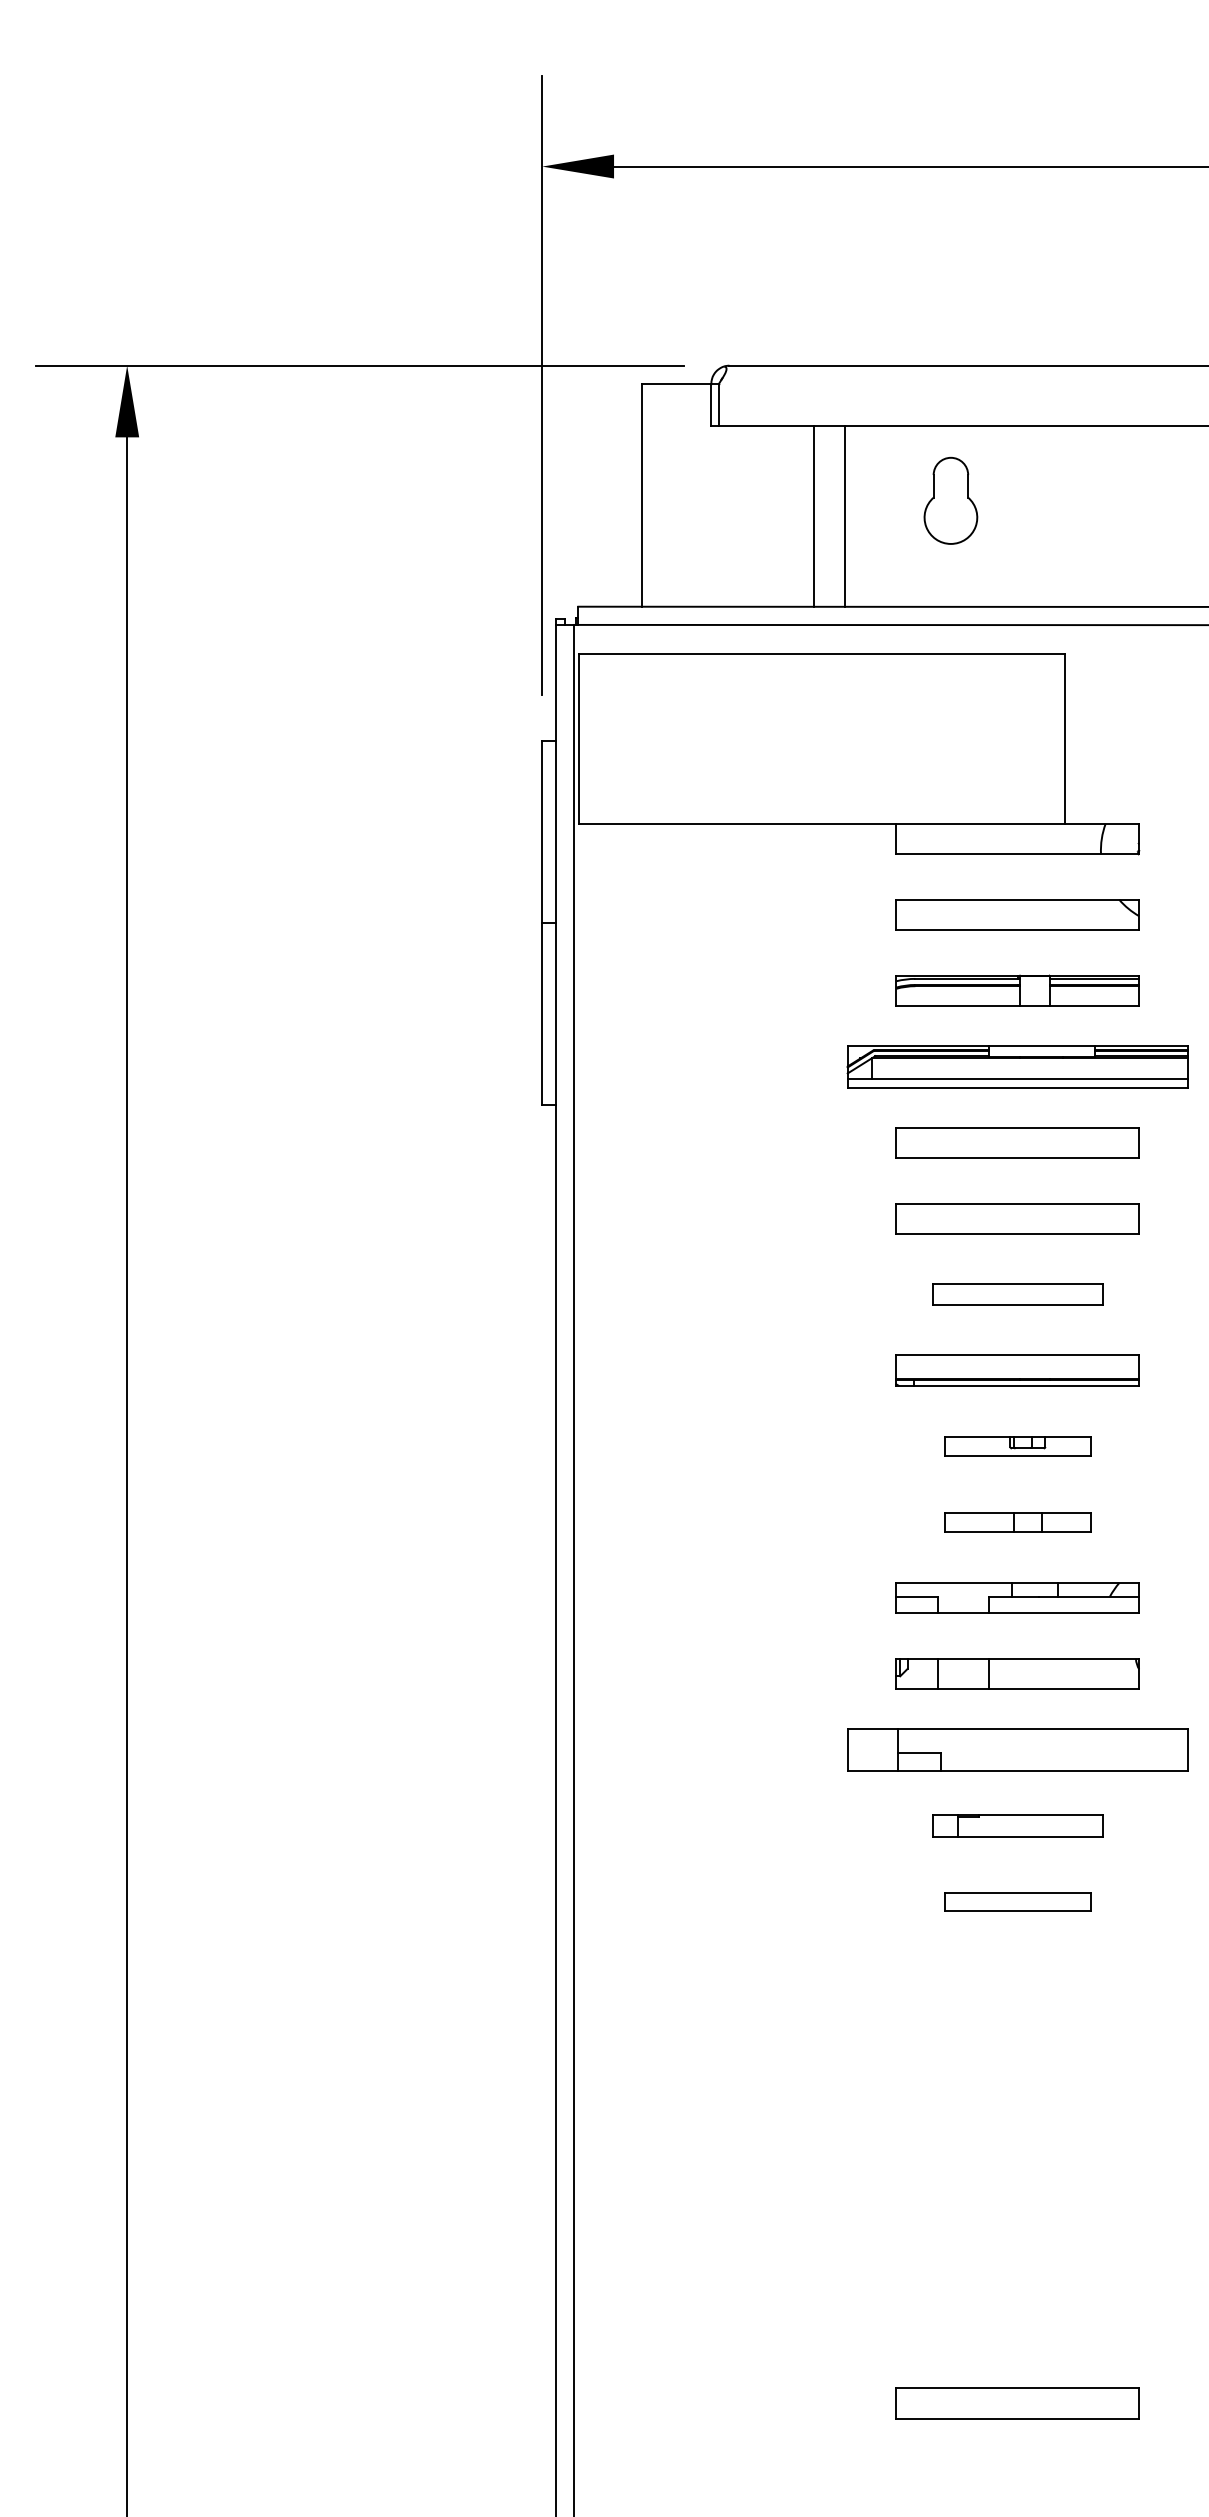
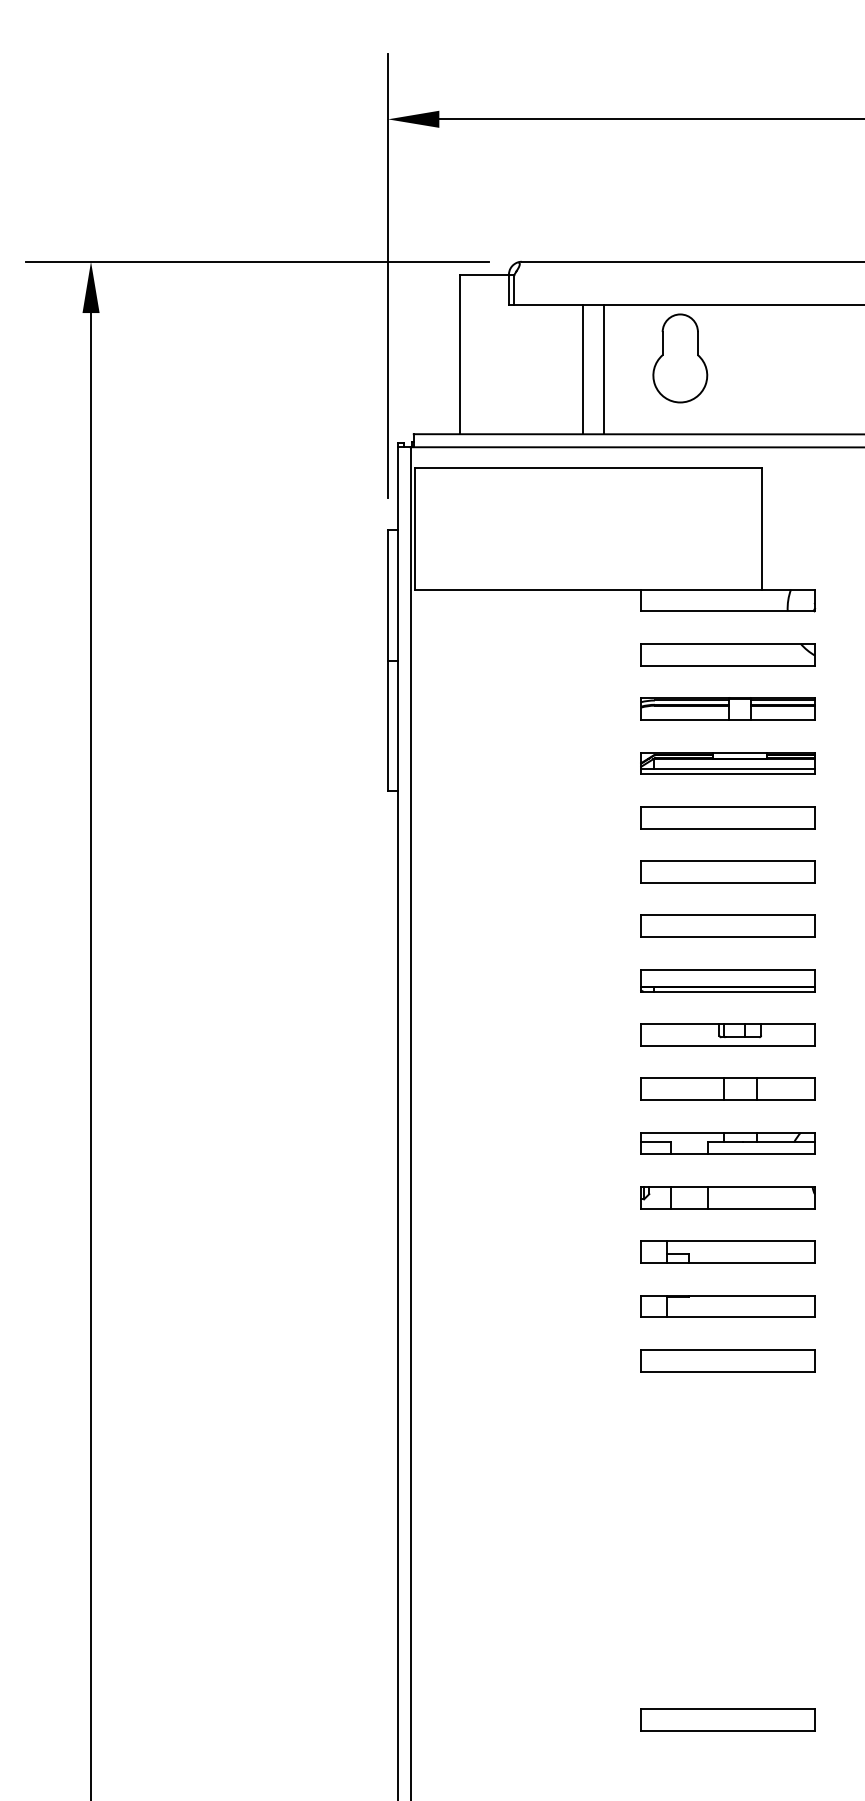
part: (950, 500) -> (680, 358), size x1.43
part: (1017, 1066) -> (727, 763), size x0.71
part: (1017, 1294) -> (727, 926), size x1.43
part: (1017, 1446) -> (727, 1034), size x1.67
part: (1017, 1522) -> (727, 1089), size x1.67
part: (1017, 1749) -> (727, 1251), size x0.71
part: (1017, 1825) -> (727, 1306), size x1.43
part: (1017, 1901) -> (727, 1360), size x1.67

